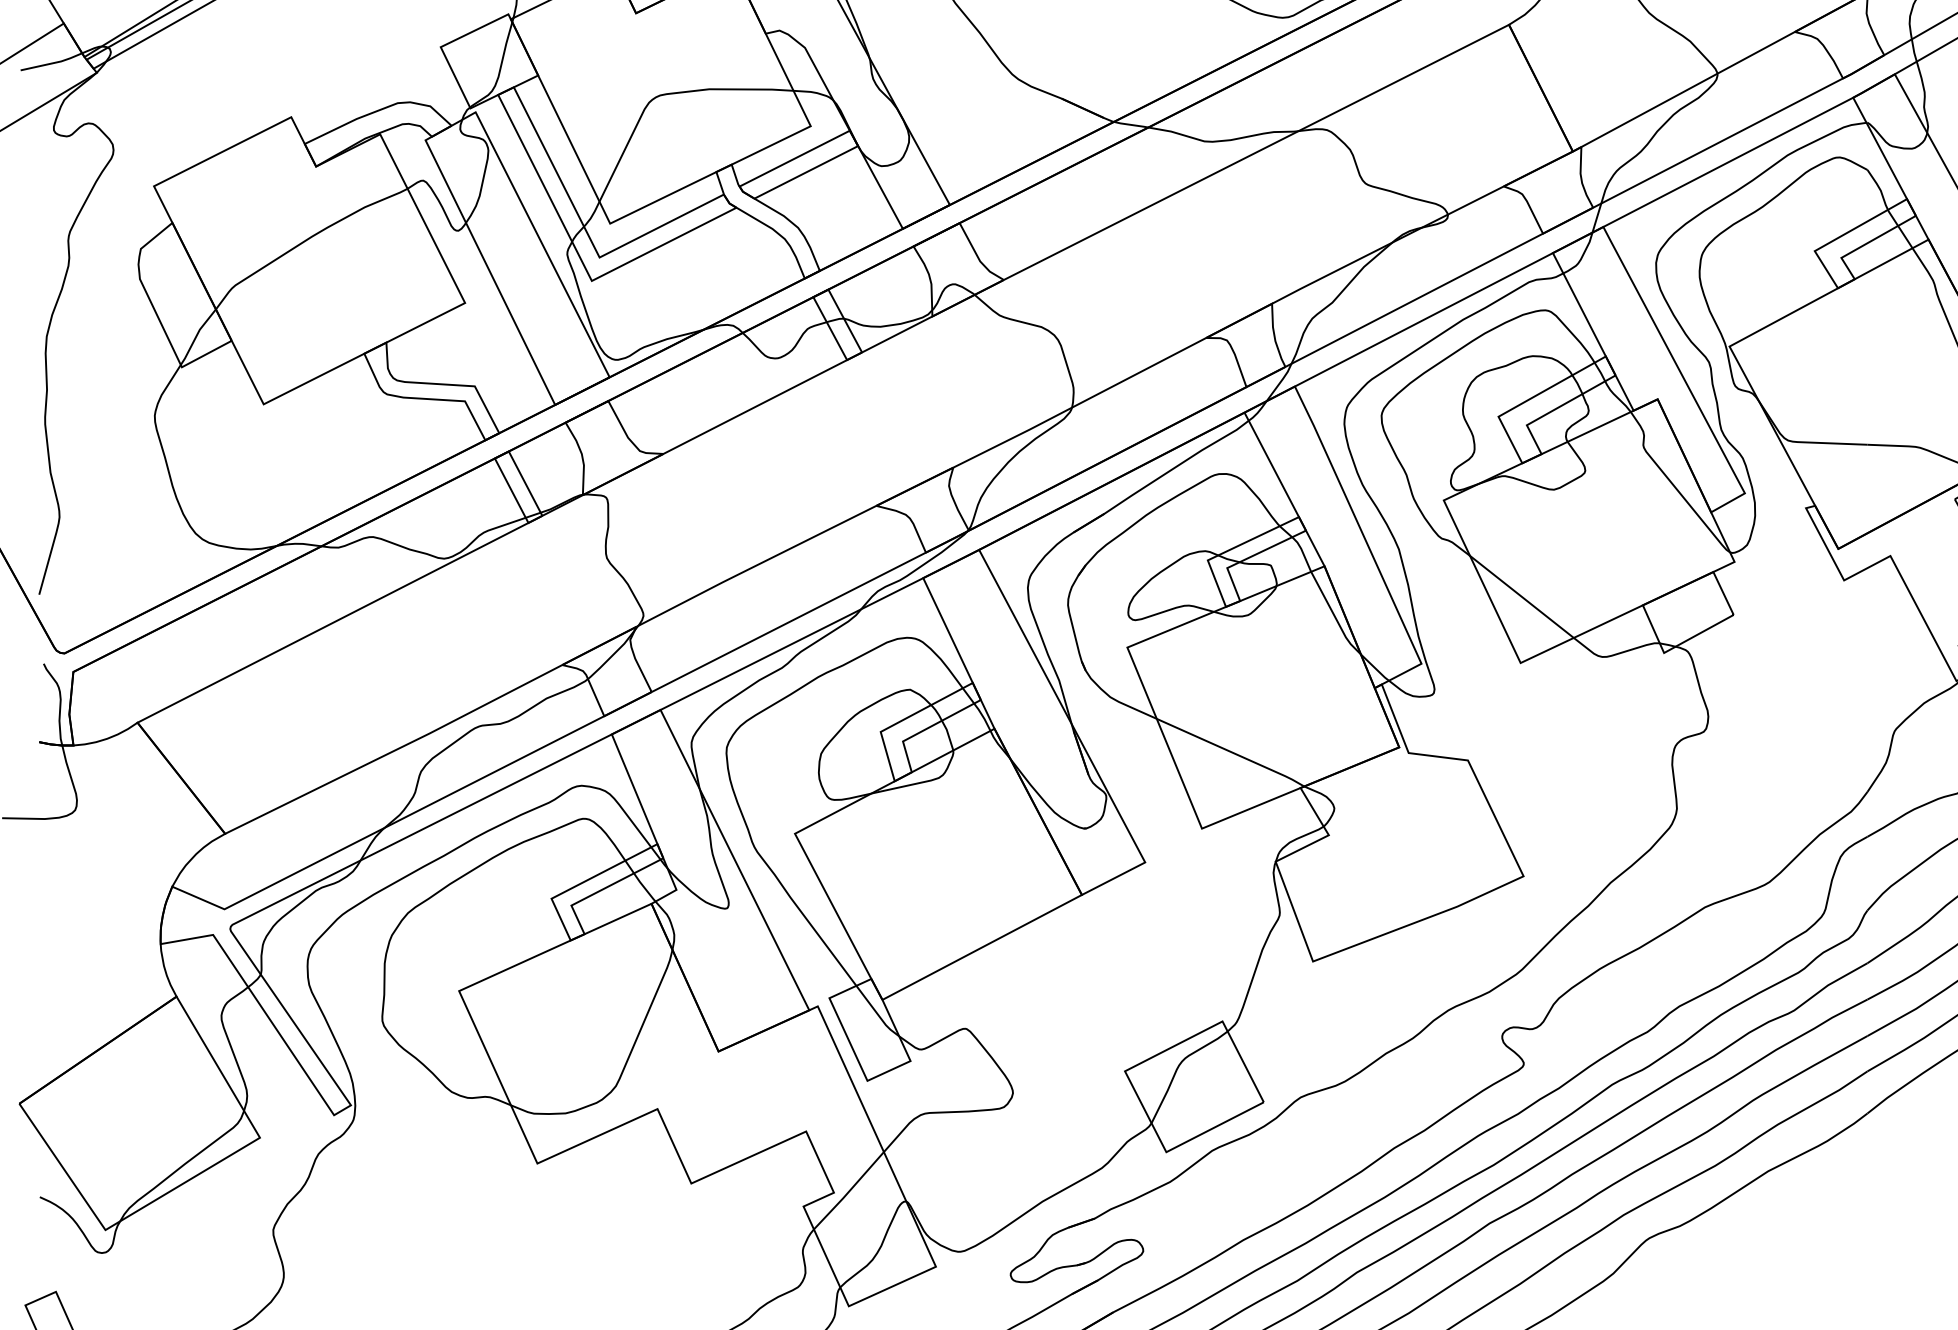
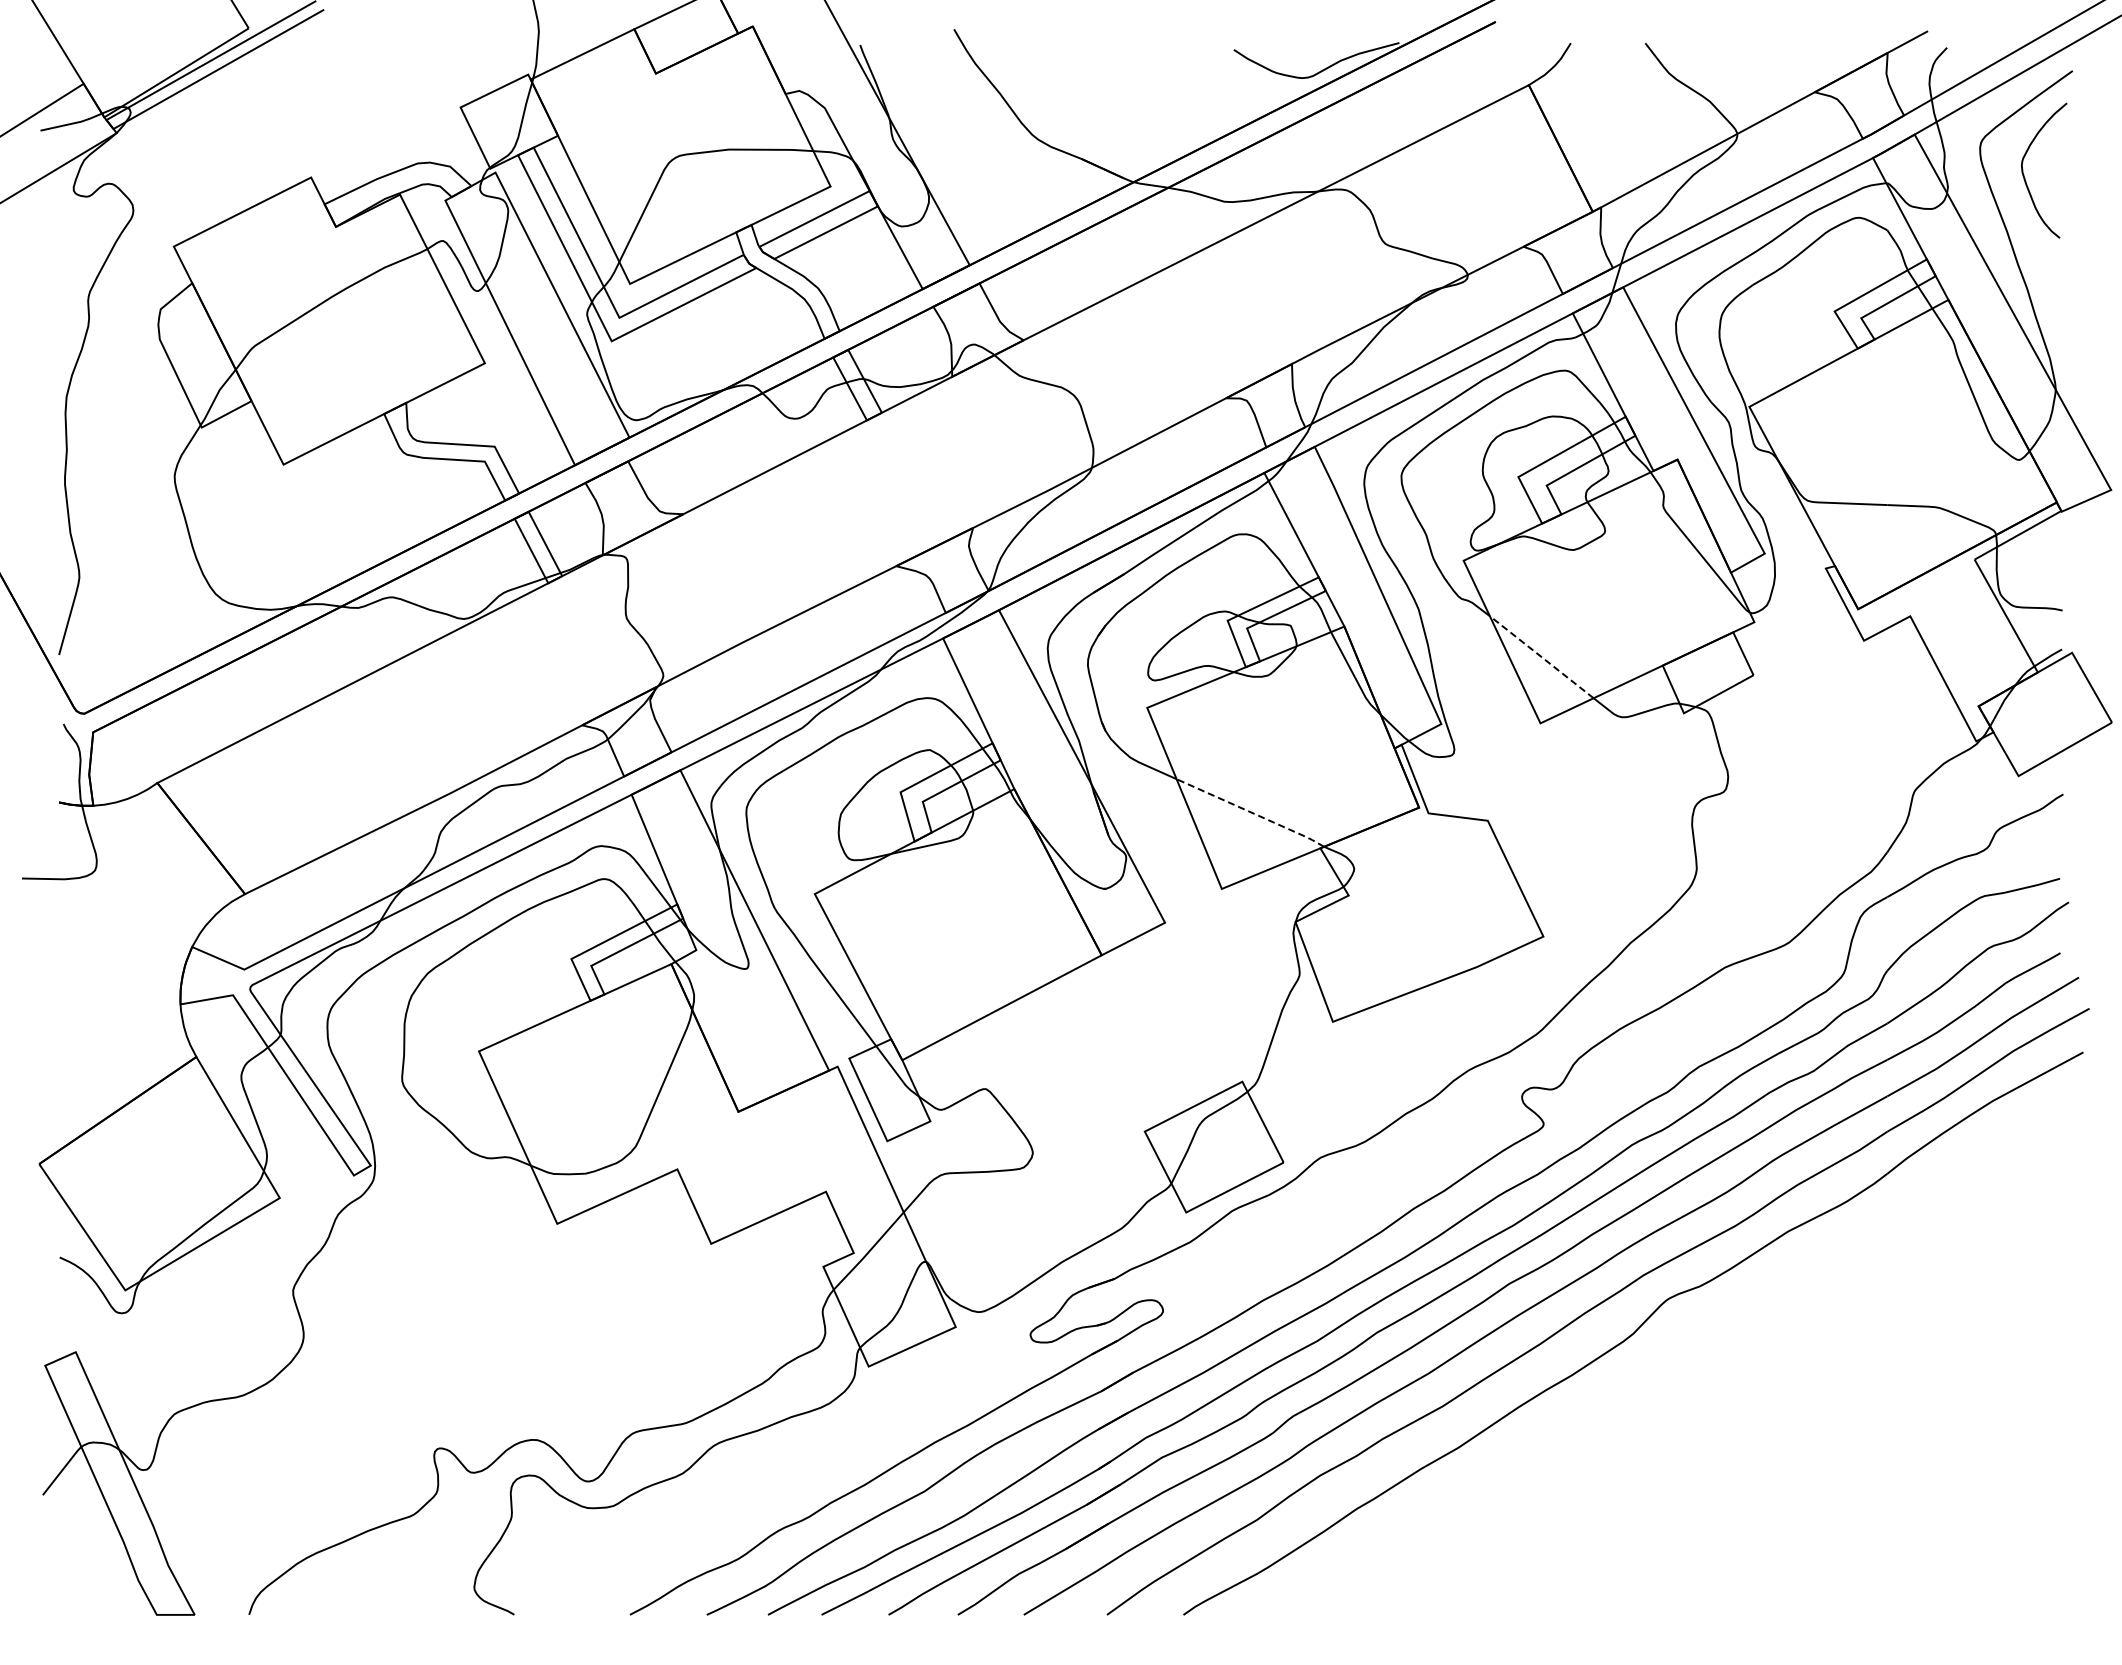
line: (1521, 596) -> (1541, 656), solid -> dashed
line: (1231, 752) -> (1251, 812), solid -> dashed

